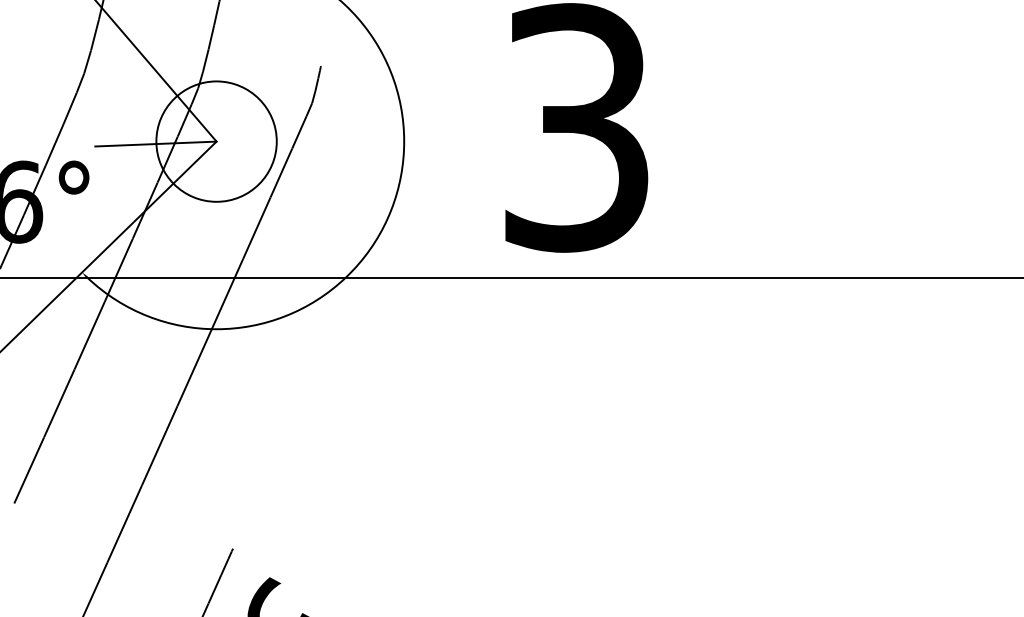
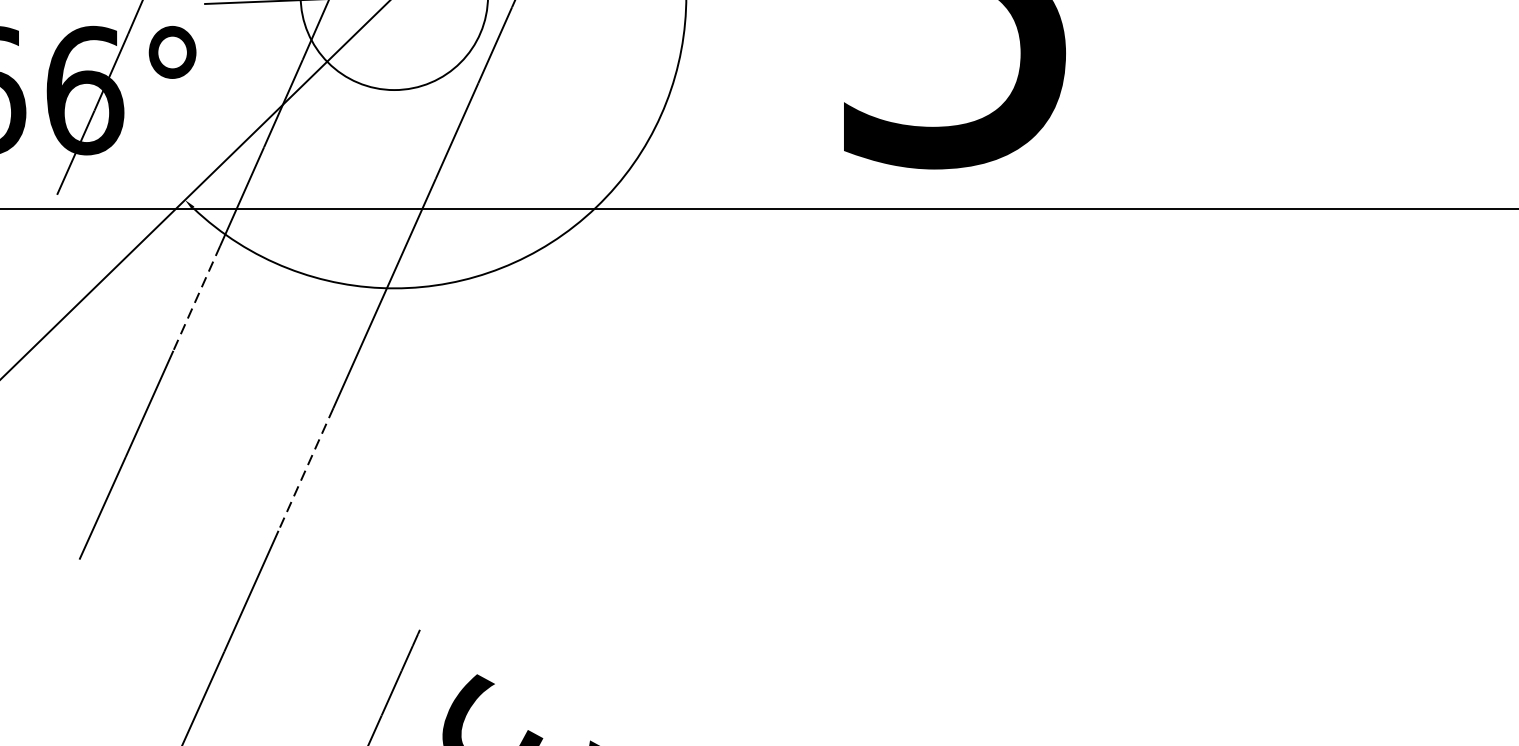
line: (89, 335) -> (196, 298), solid -> dashed
line: (159, 446) -> (305, 470), solid -> dashed

